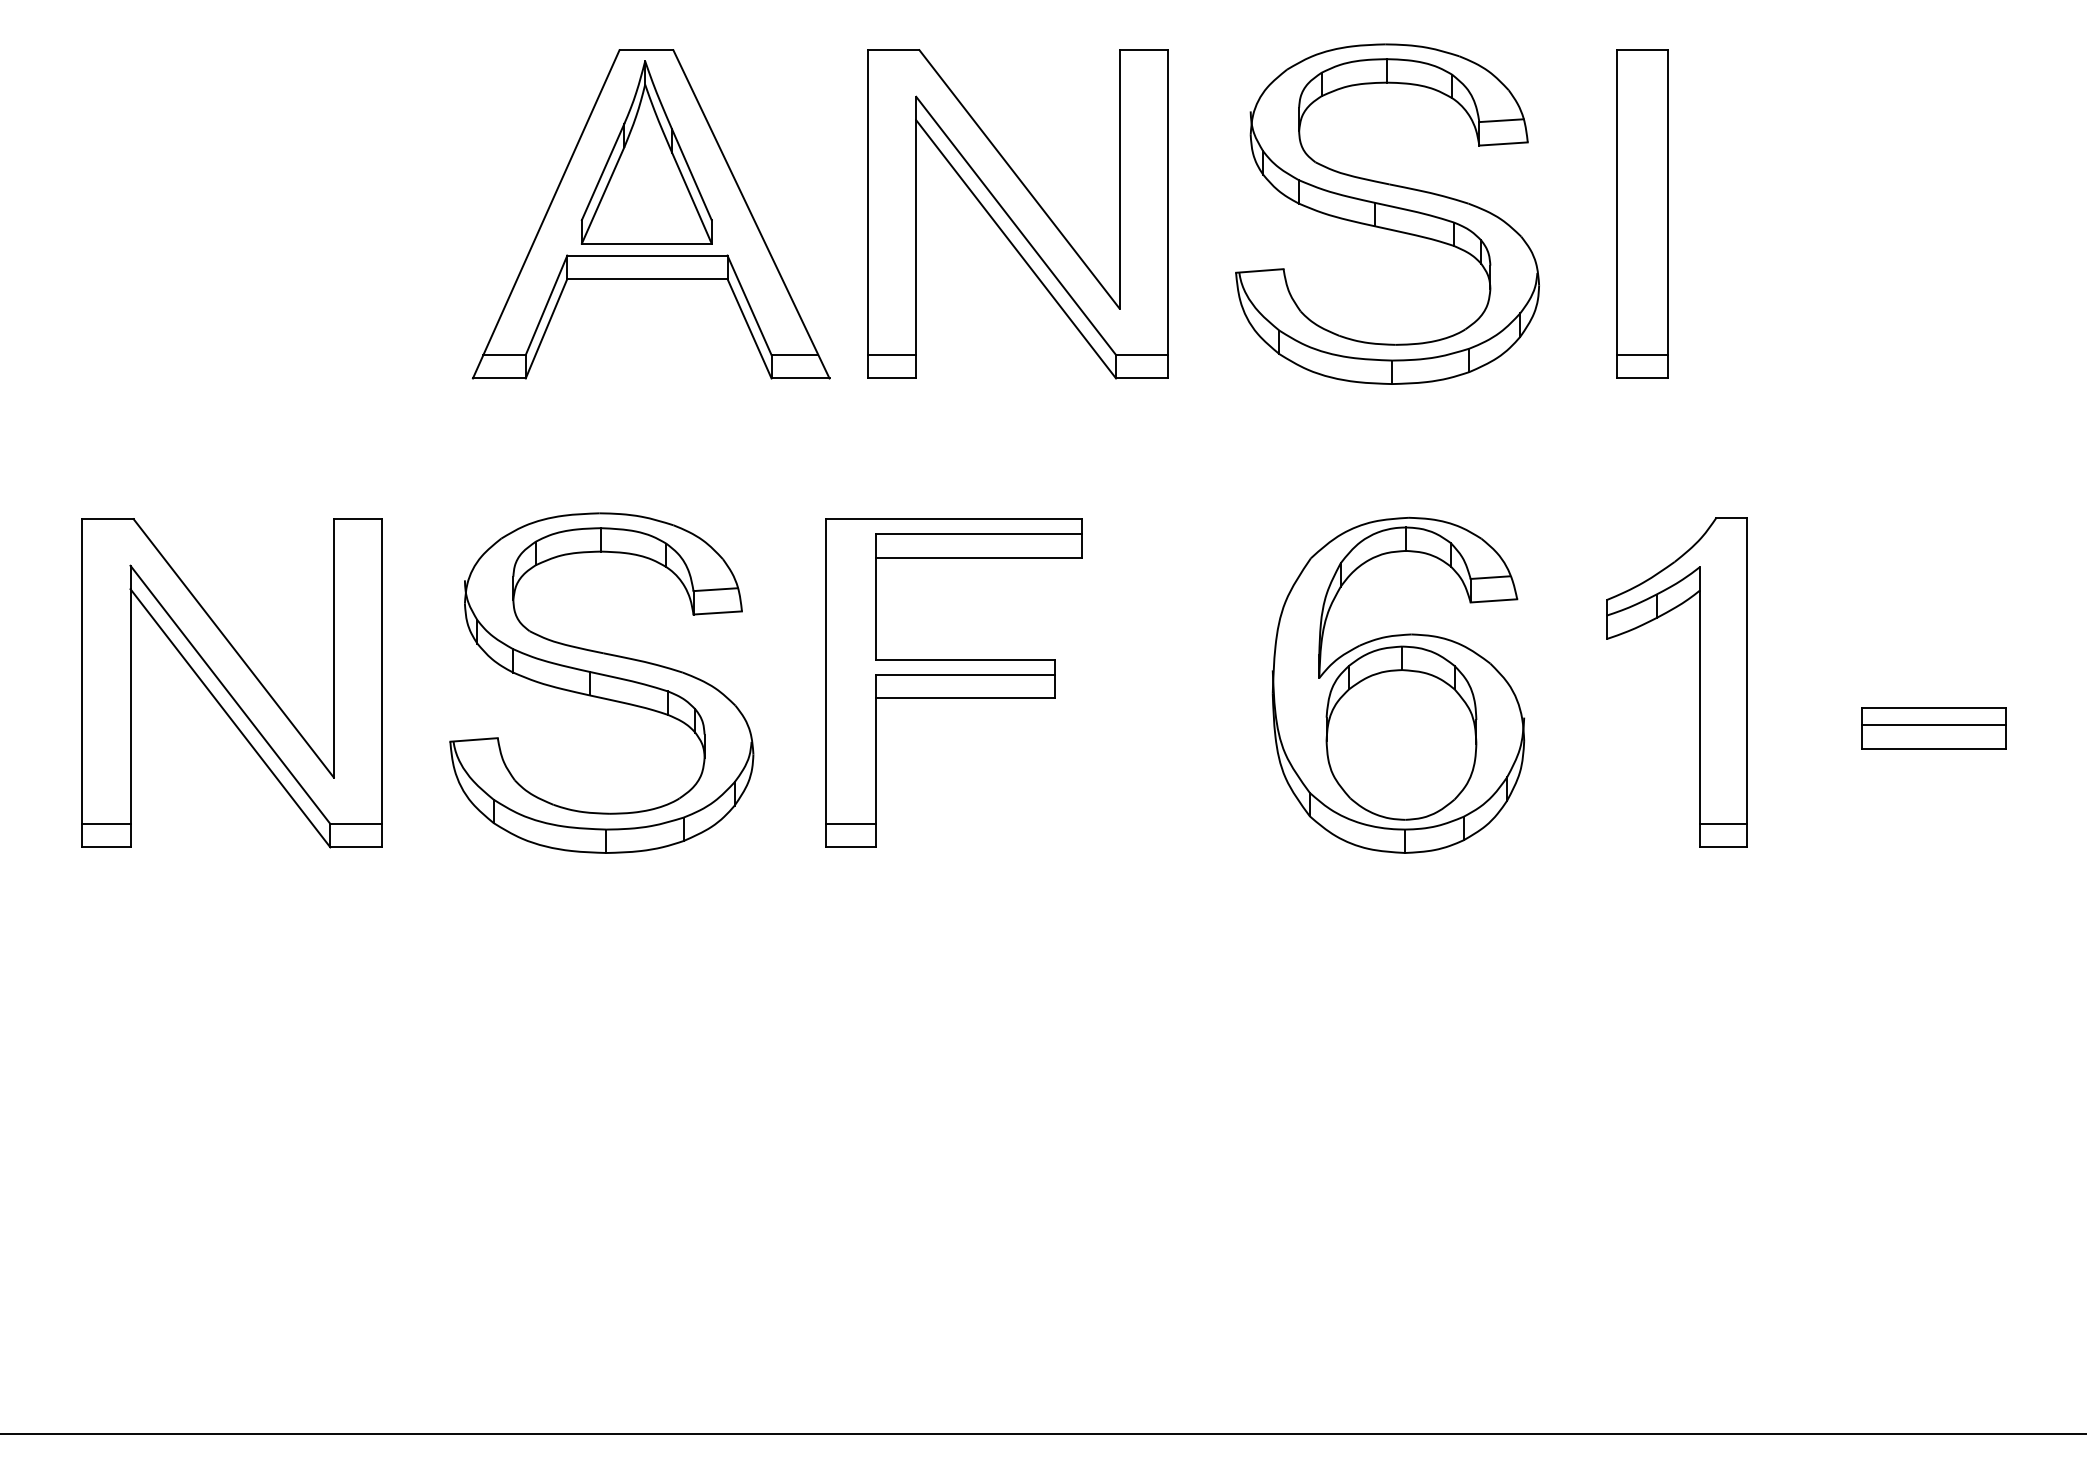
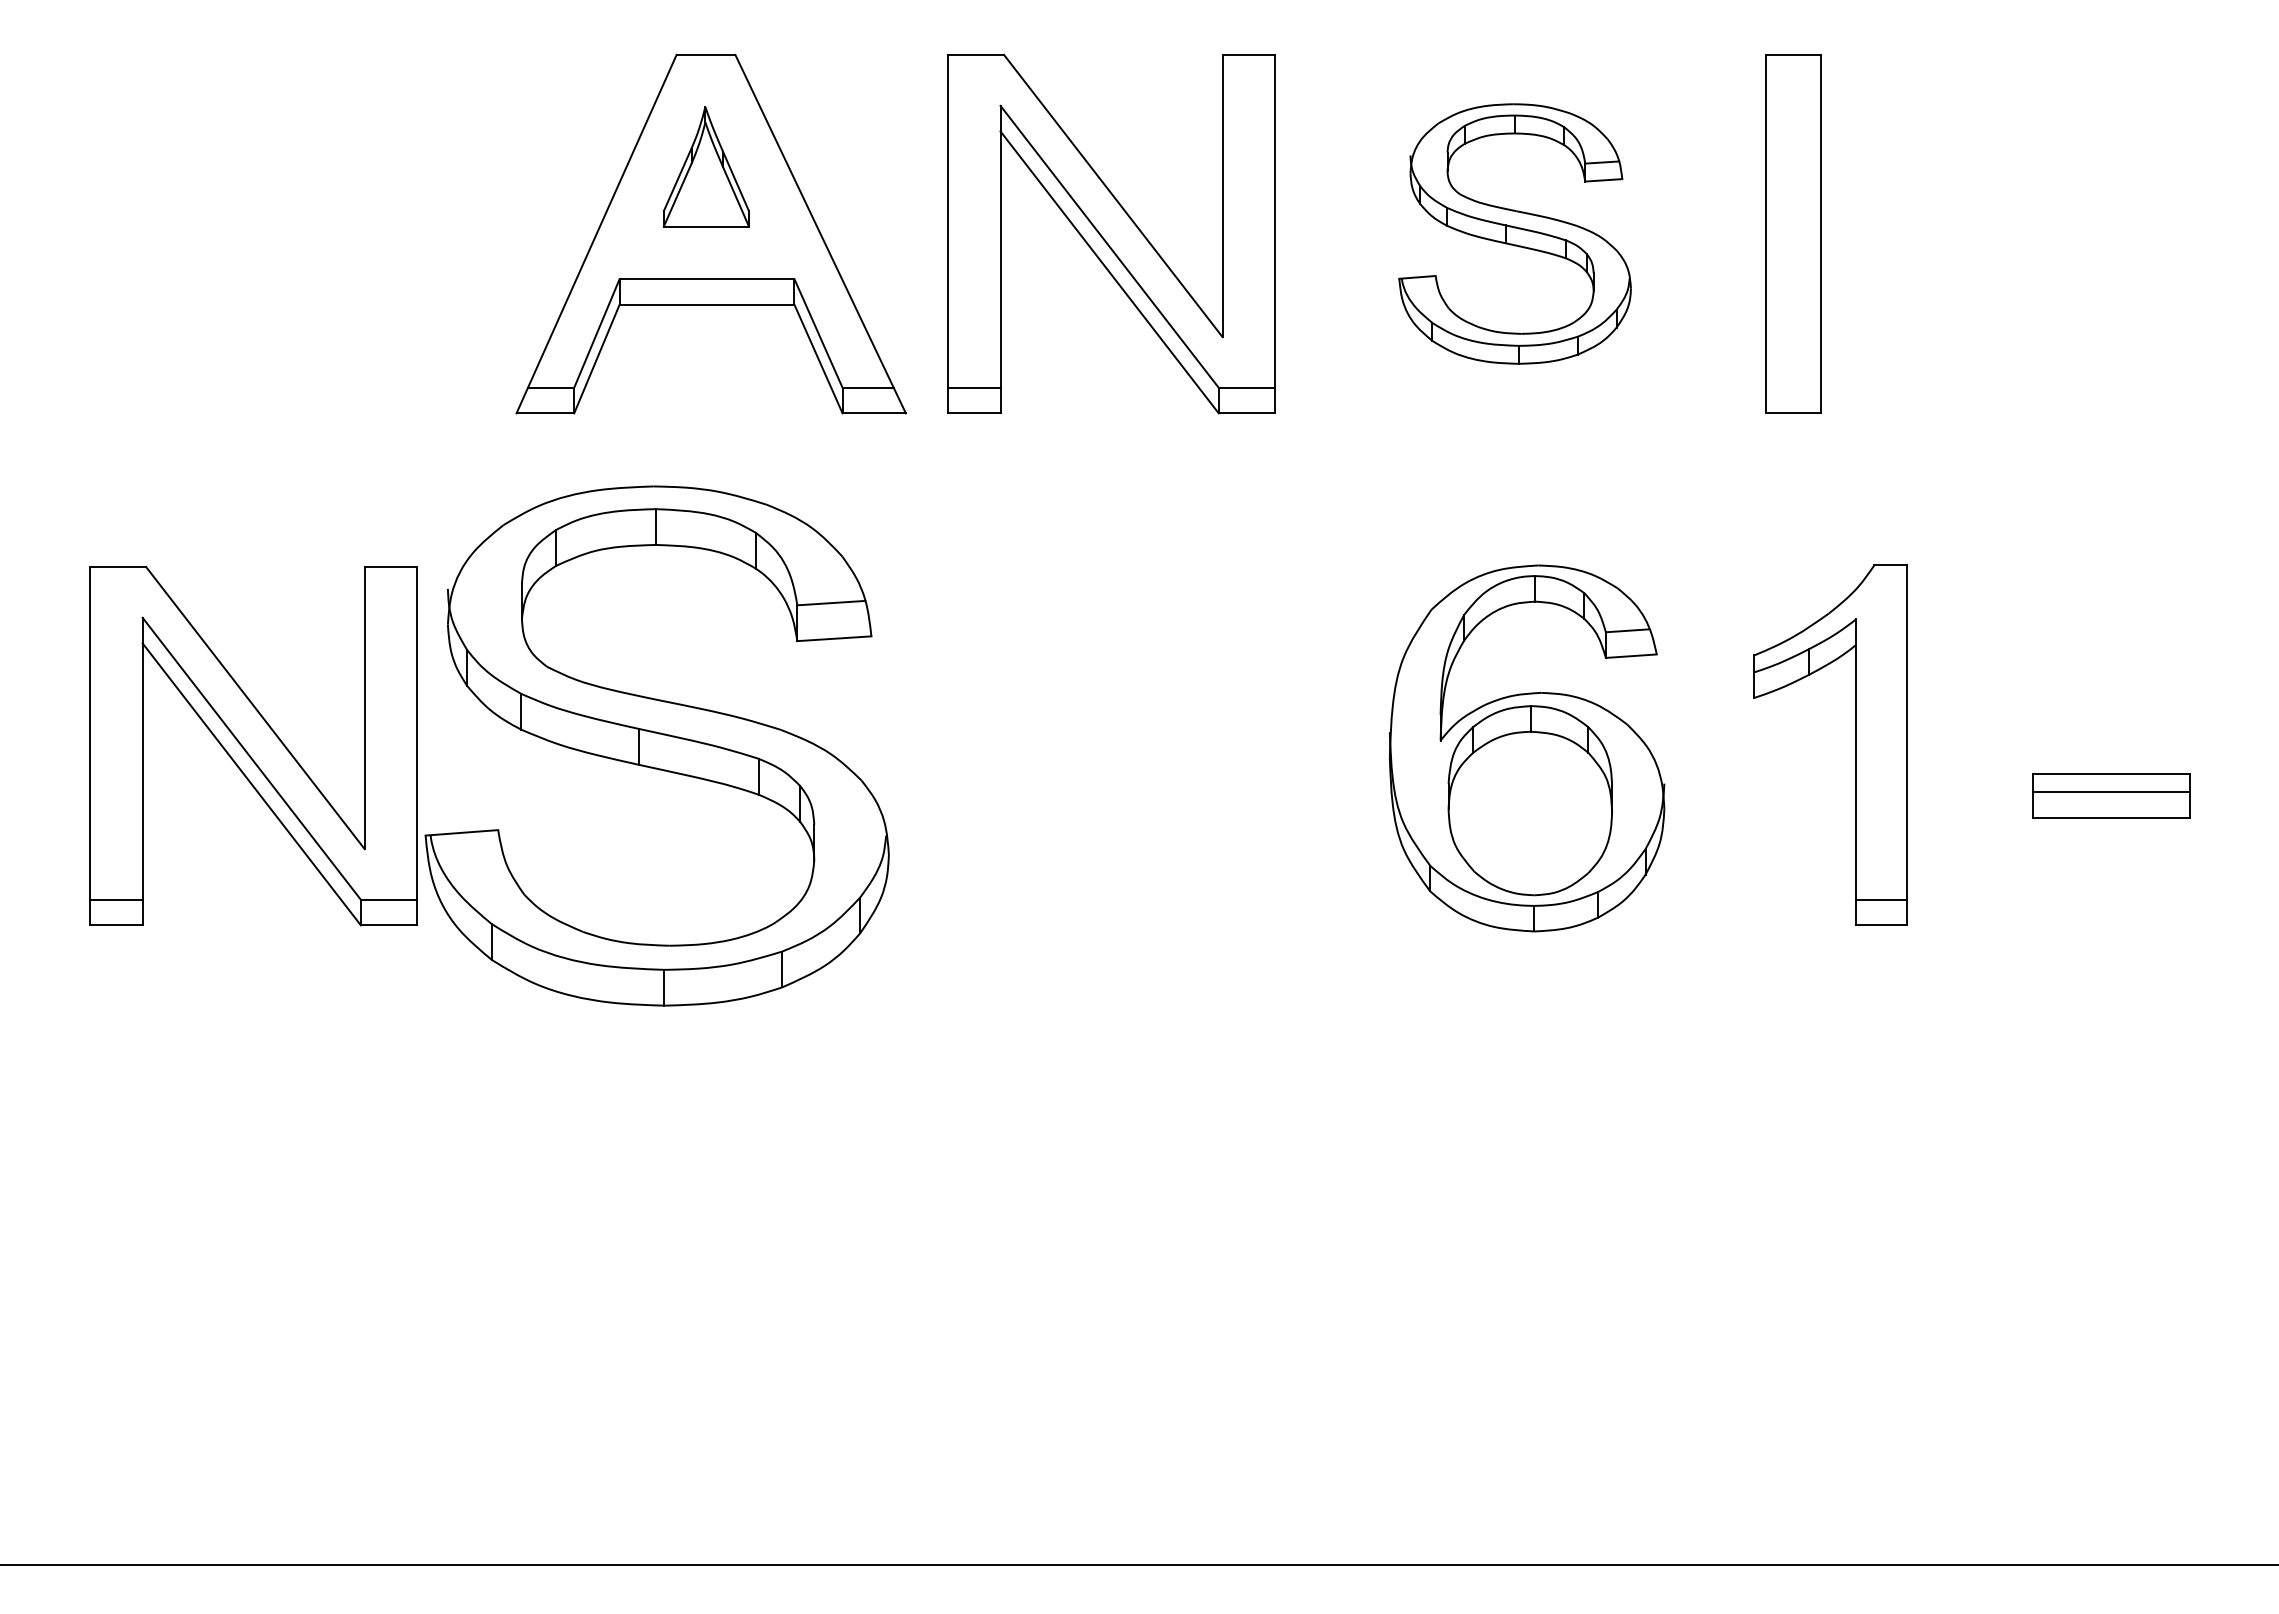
part: (646, 152) -> (706, 166), size x0.6
part: (1386, 213) -> (1514, 233), size x0.7
line: (1642, 354) -> (1793, 387), removed
part: (602, 682) -> (657, 745), size x1.4
part: (953, 682) -> (1041, 745), removed

